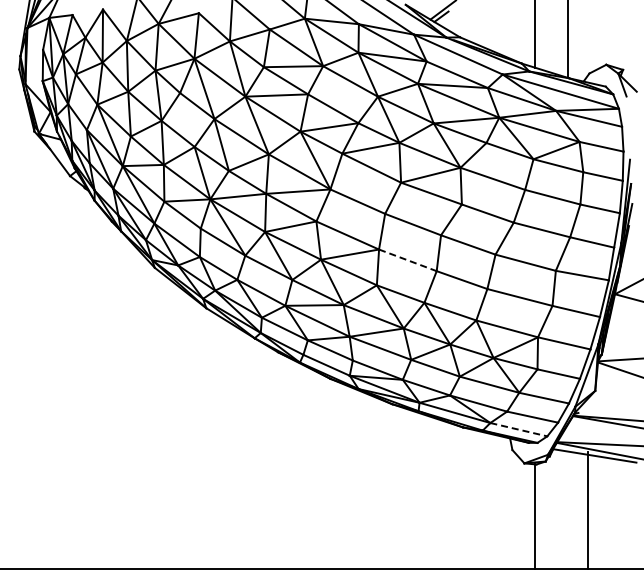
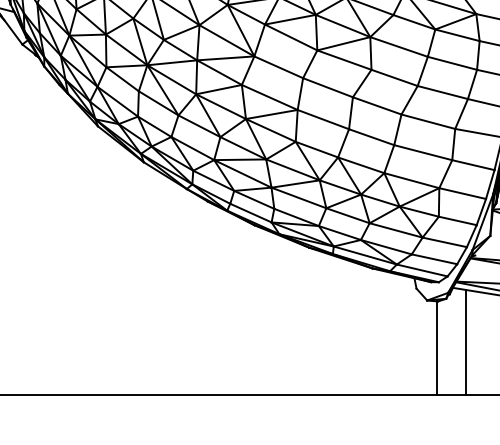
line: (407, 260) -> (323, 119), dashed -> solid
line: (519, 429) -> (422, 270), dashed -> solid
line: (587, 510) -> (465, 342), moved

